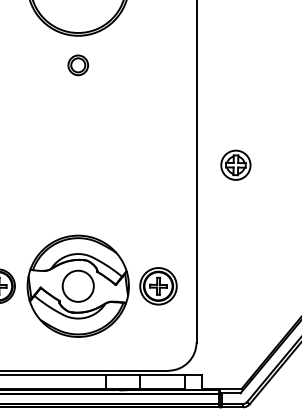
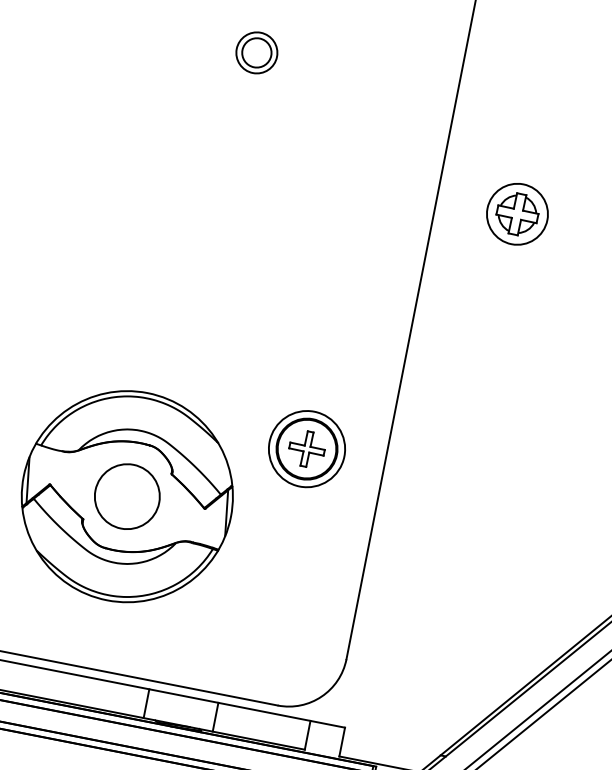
part: (77, 65) -> (255, 52), moved
part: (235, 164) -> (516, 212), moved
part: (158, 286) -> (306, 449), moved

